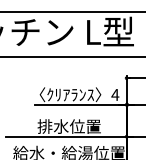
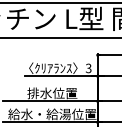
text: (115, 95) -> (88, 68), 4 -> 3

